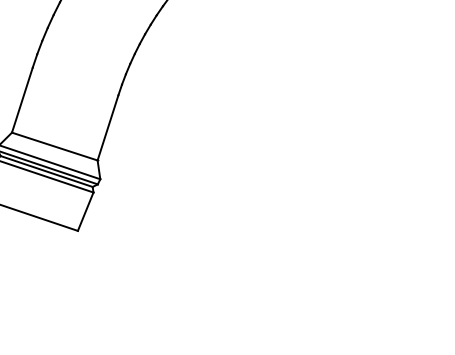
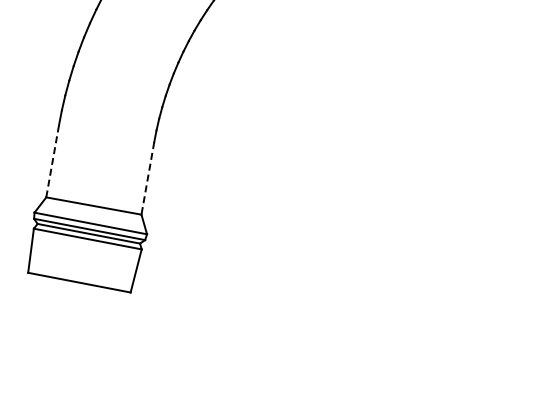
line: (22, 100) -> (52, 161), solid -> dashed
line: (107, 127) -> (147, 178), solid -> dashed

